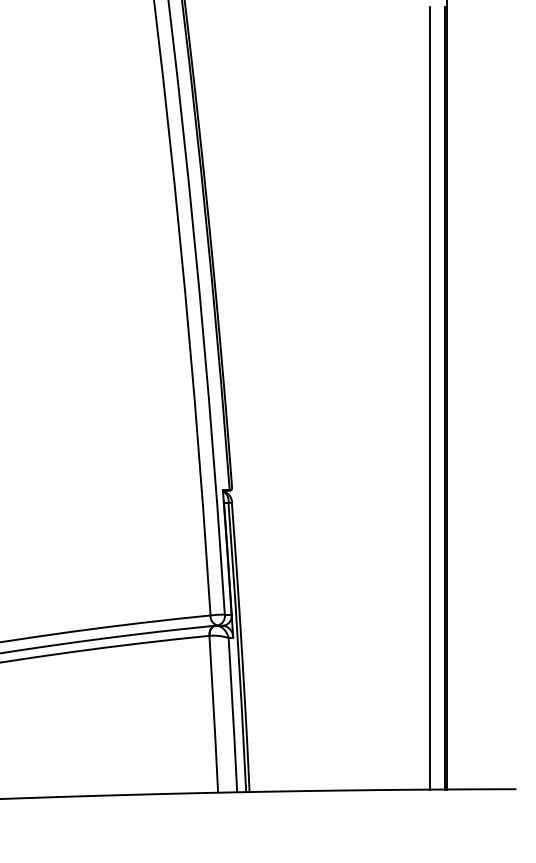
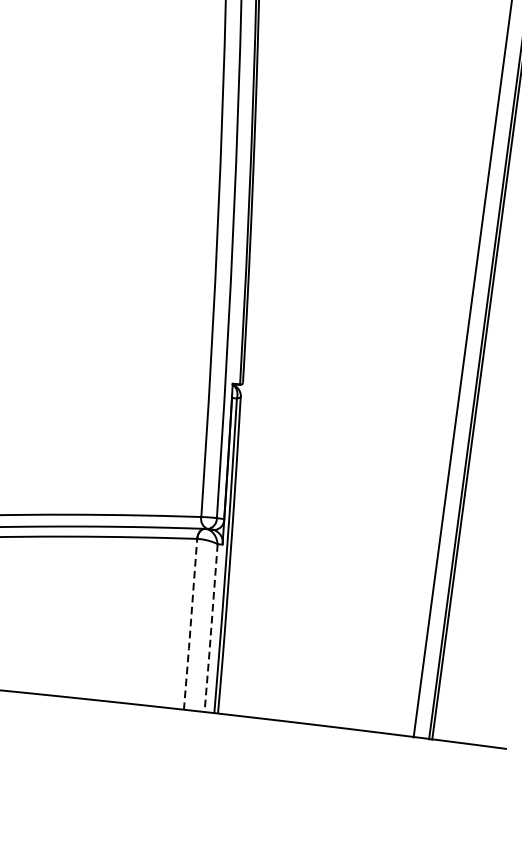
line: (213, 714) -> (190, 624), solid -> dashed
line: (233, 715) -> (211, 628), solid -> dashed

